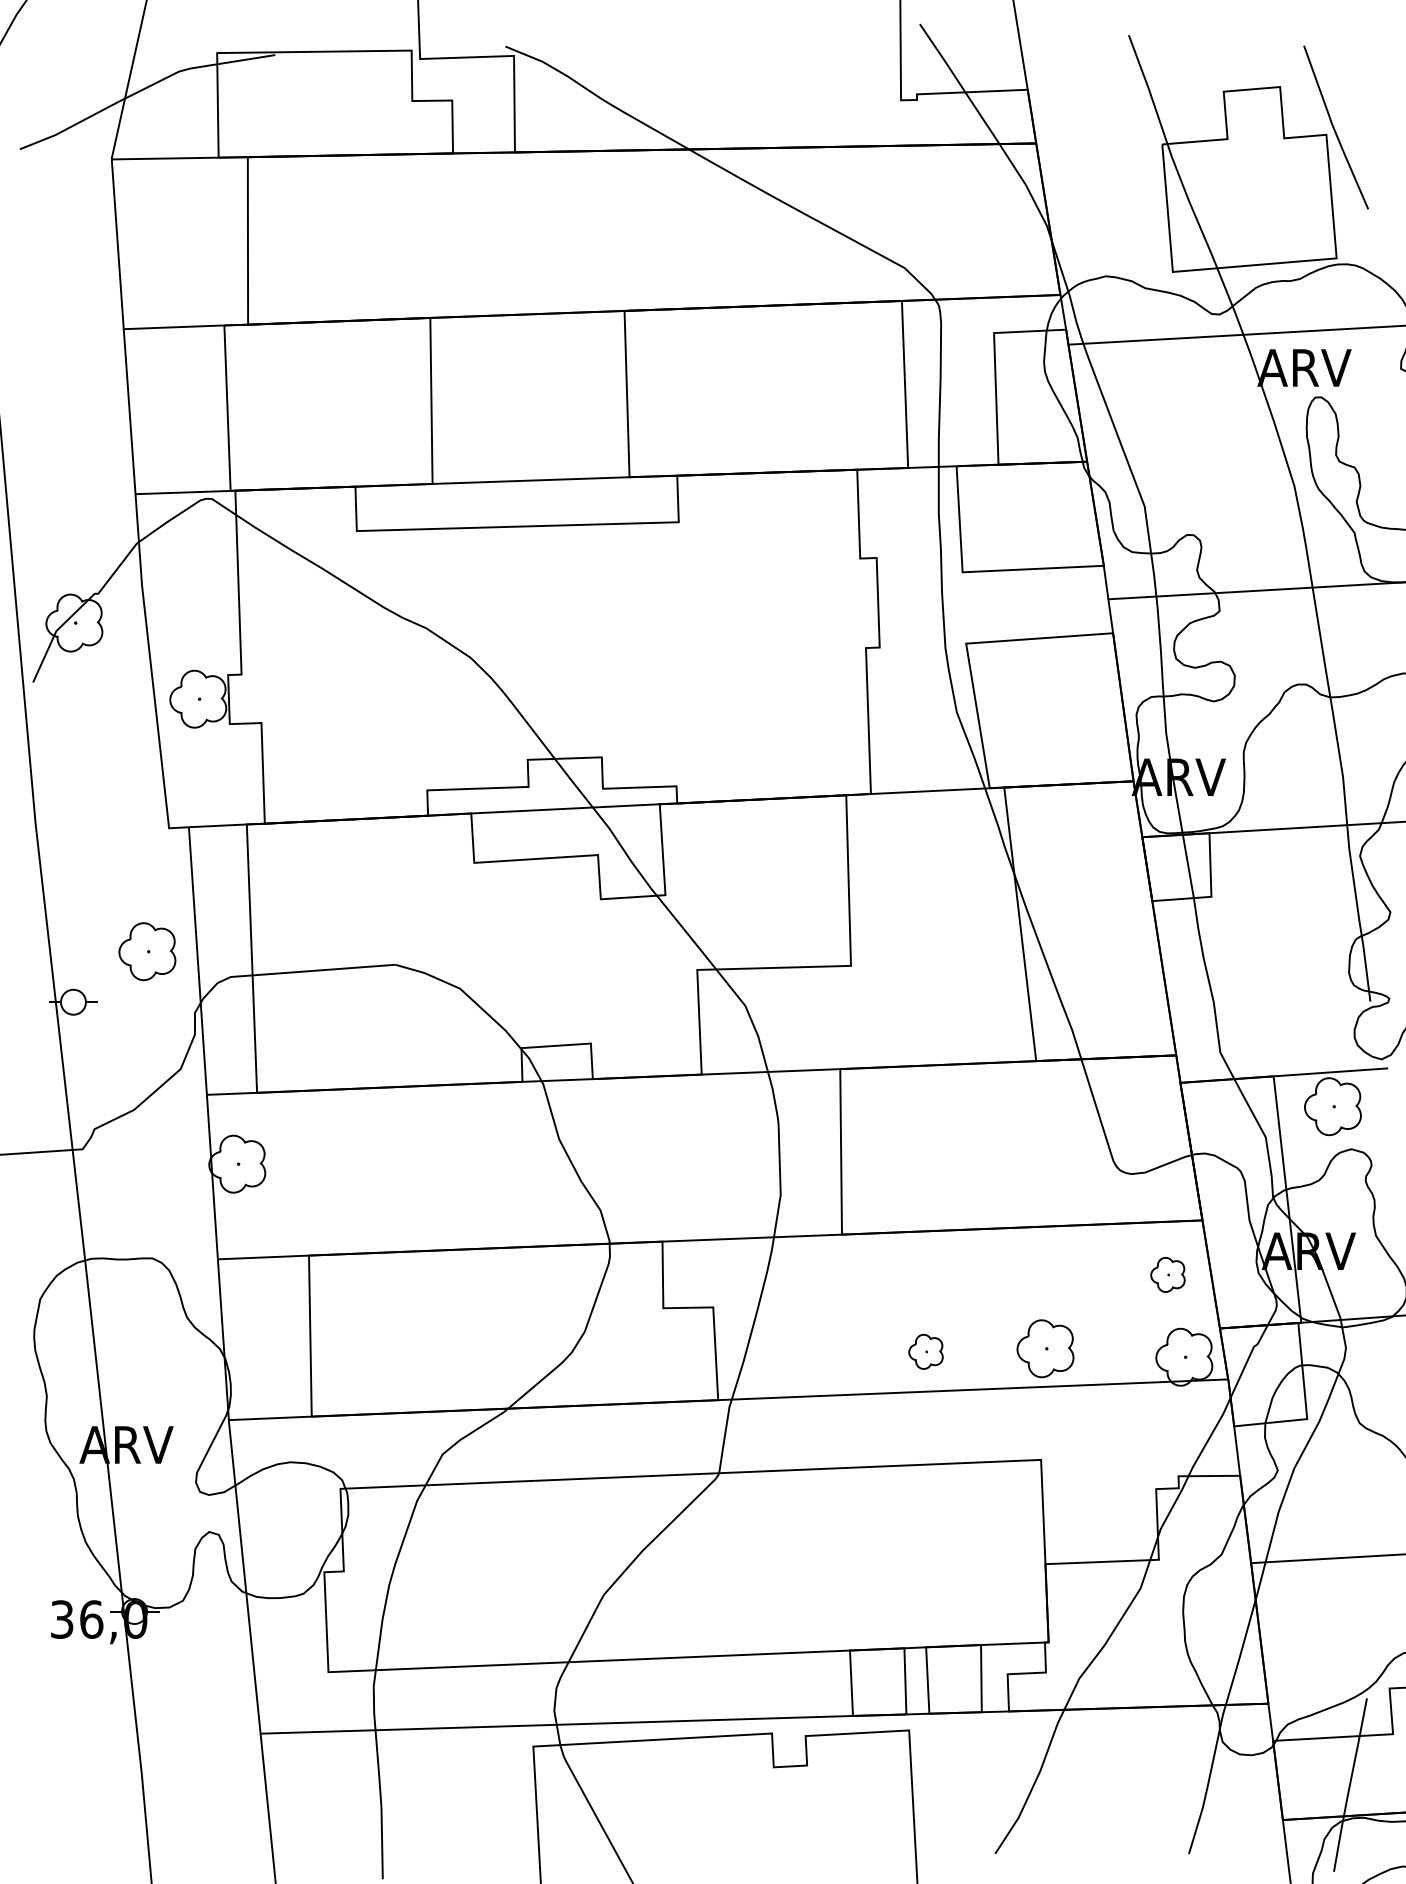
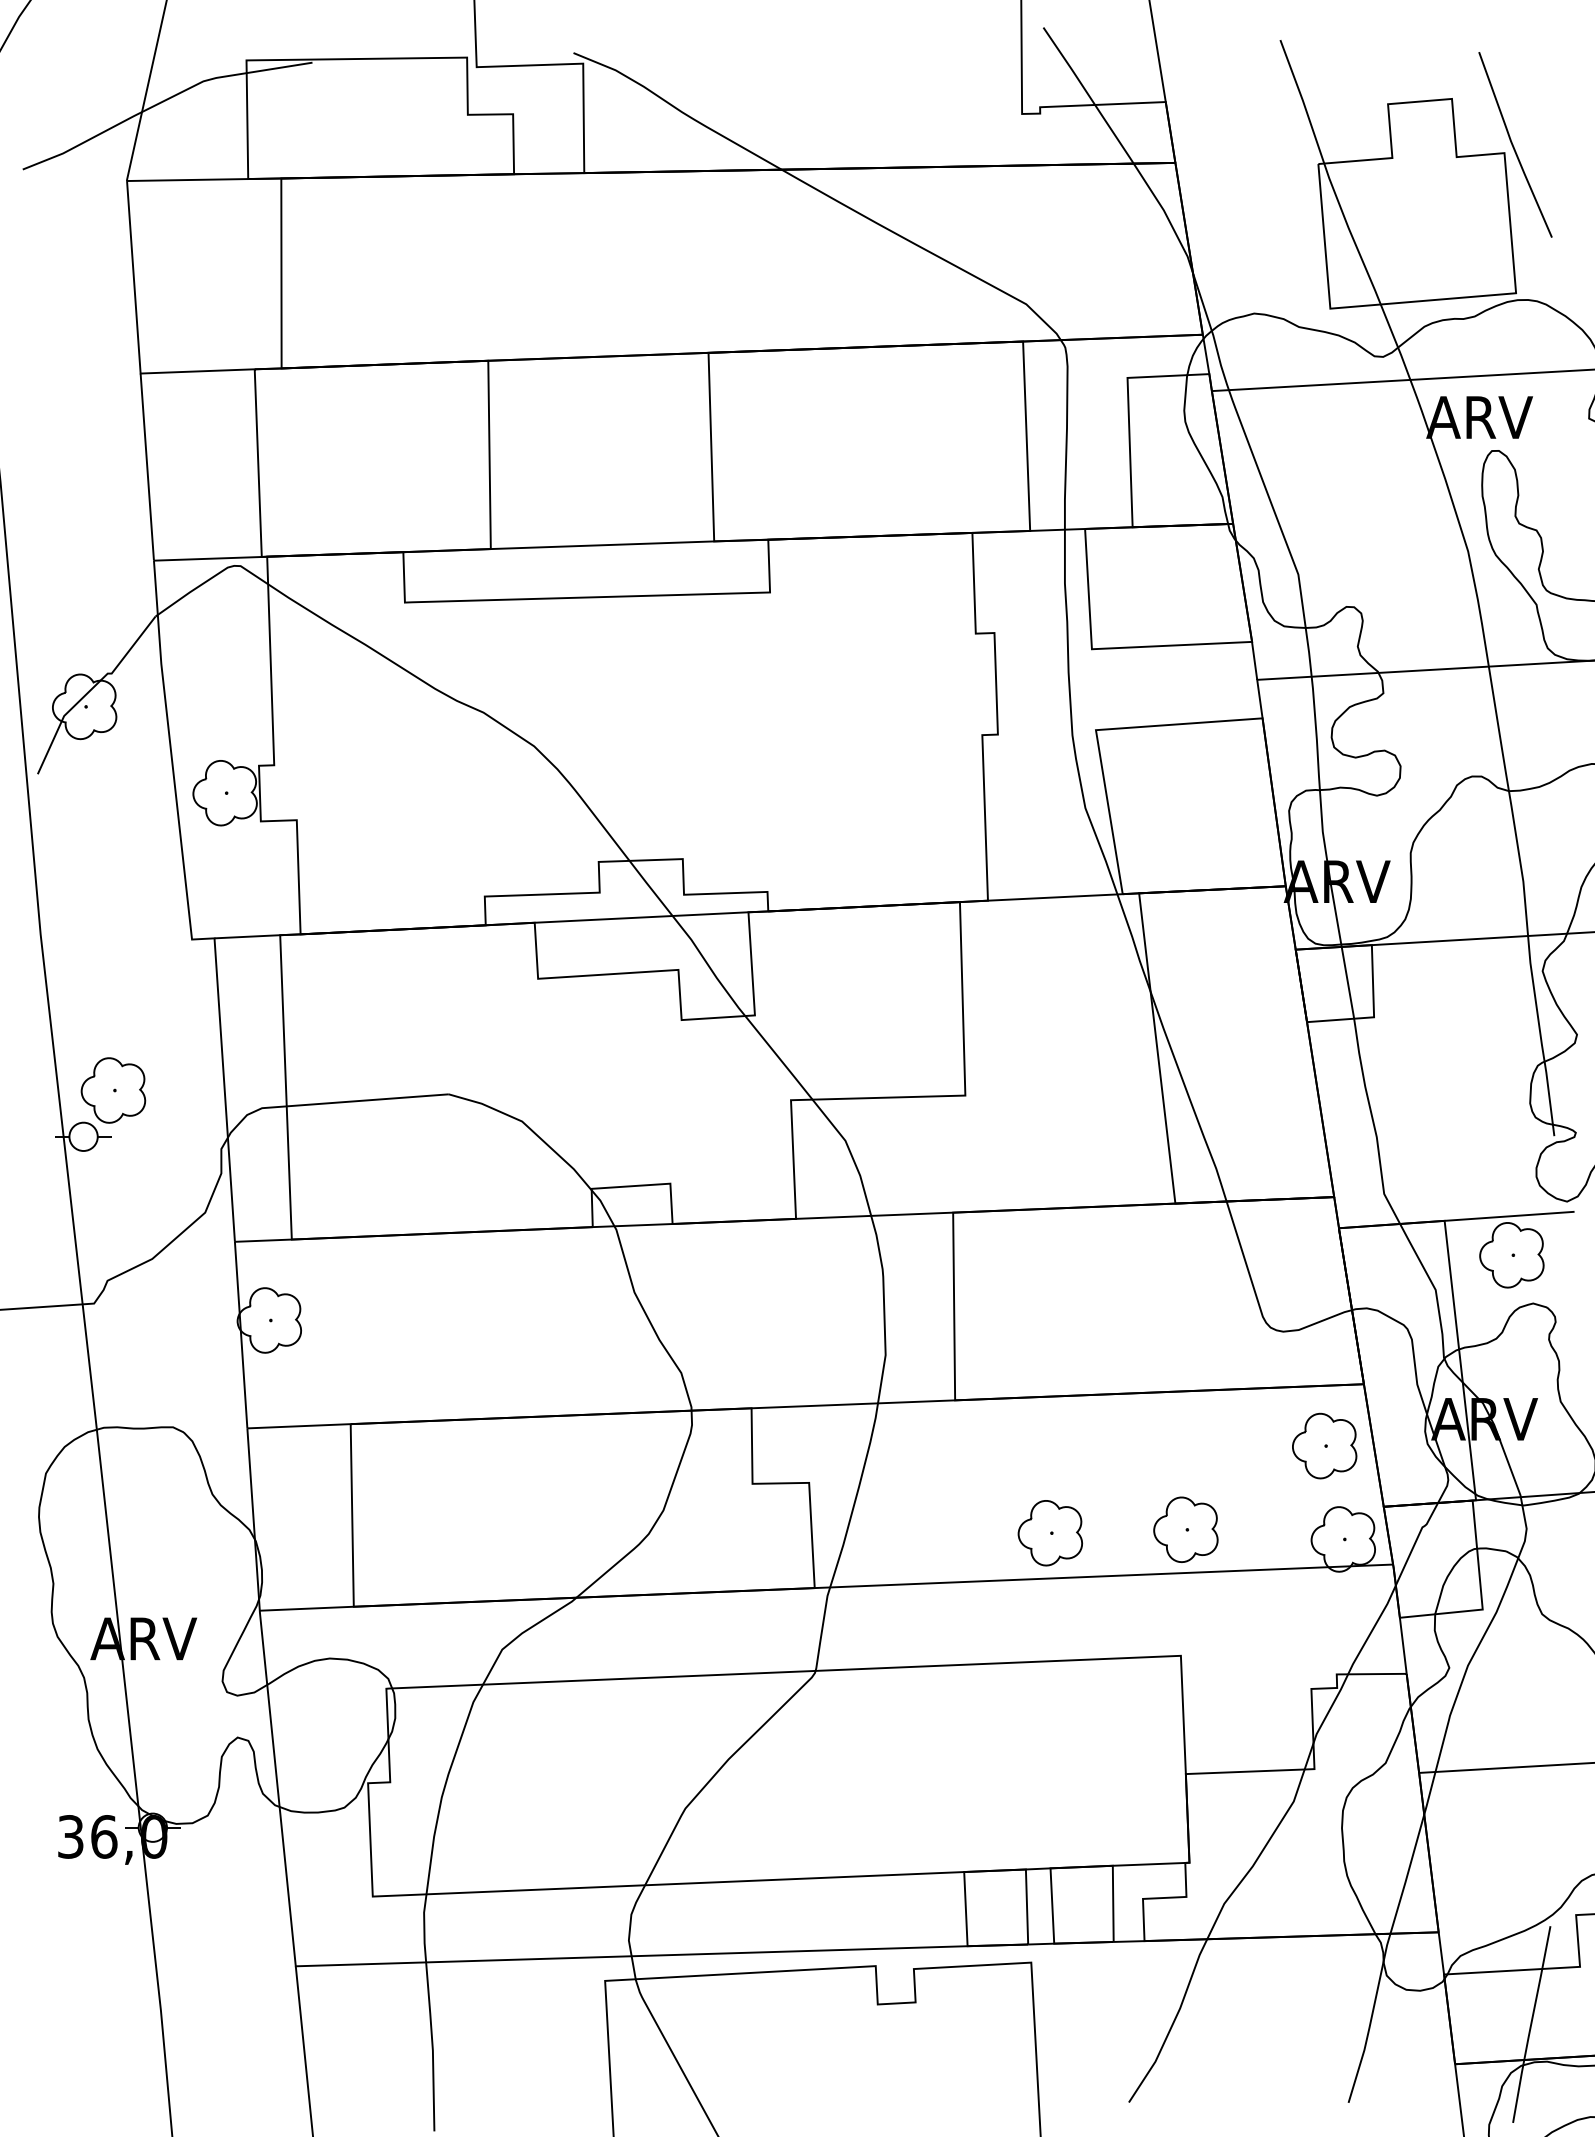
part: (147, 951) -> (113, 1090), moved
part: (1167, 1274) -> (1324, 1445), size x1.67
part: (926, 1352) -> (1050, 1533), size x1.67

